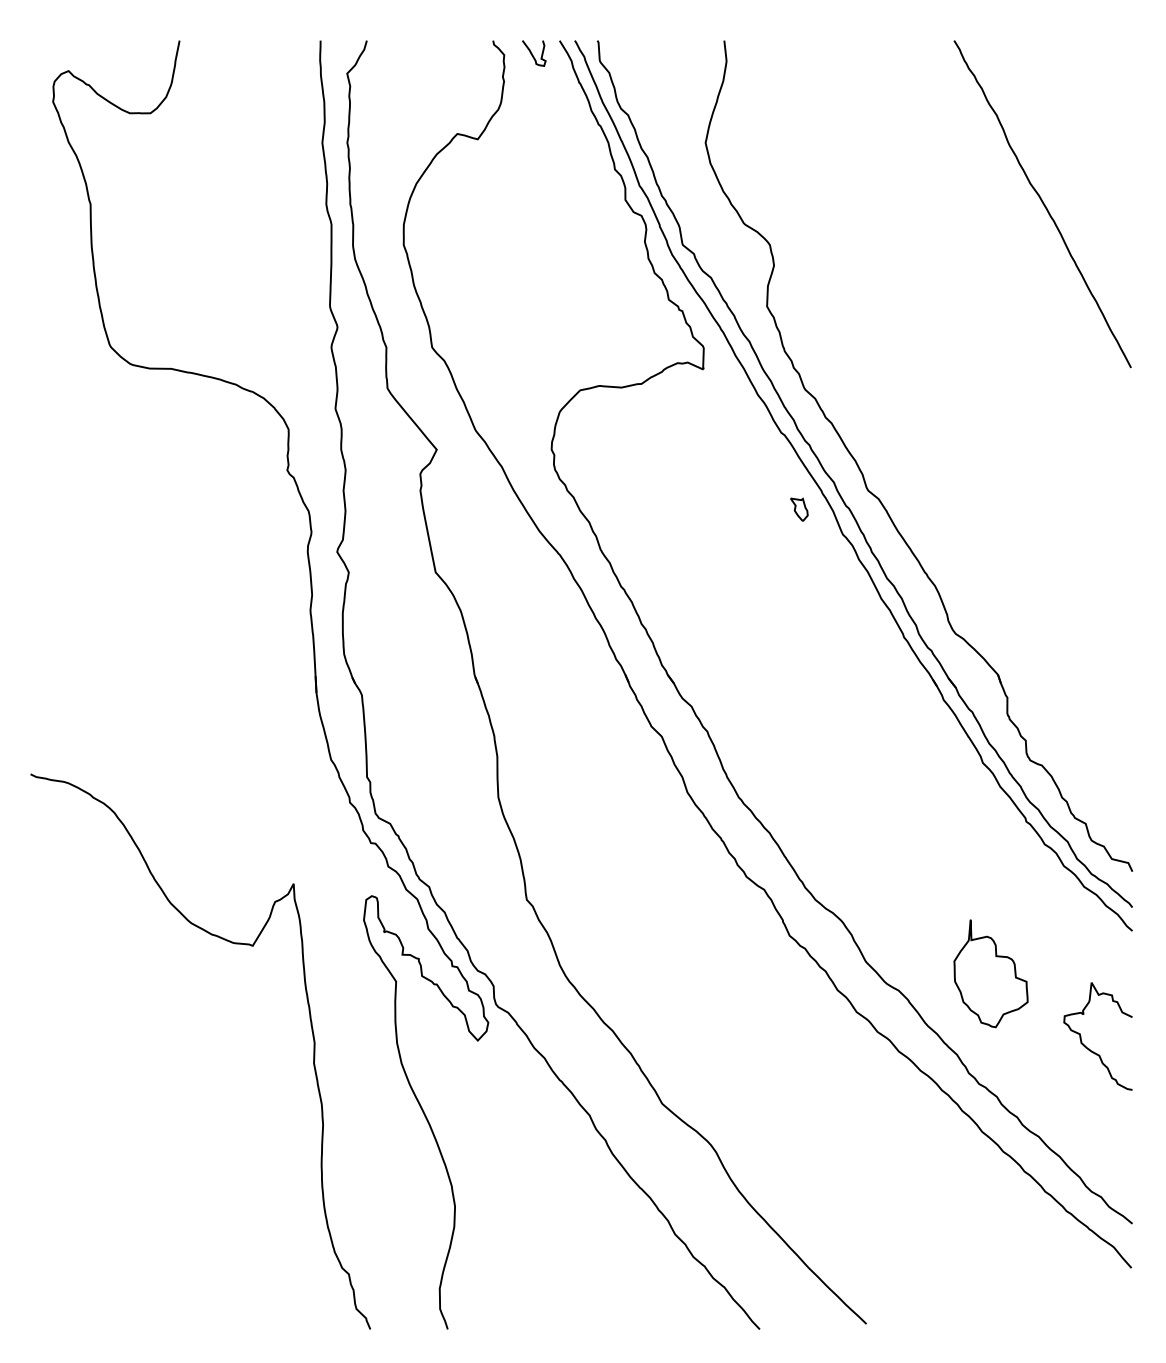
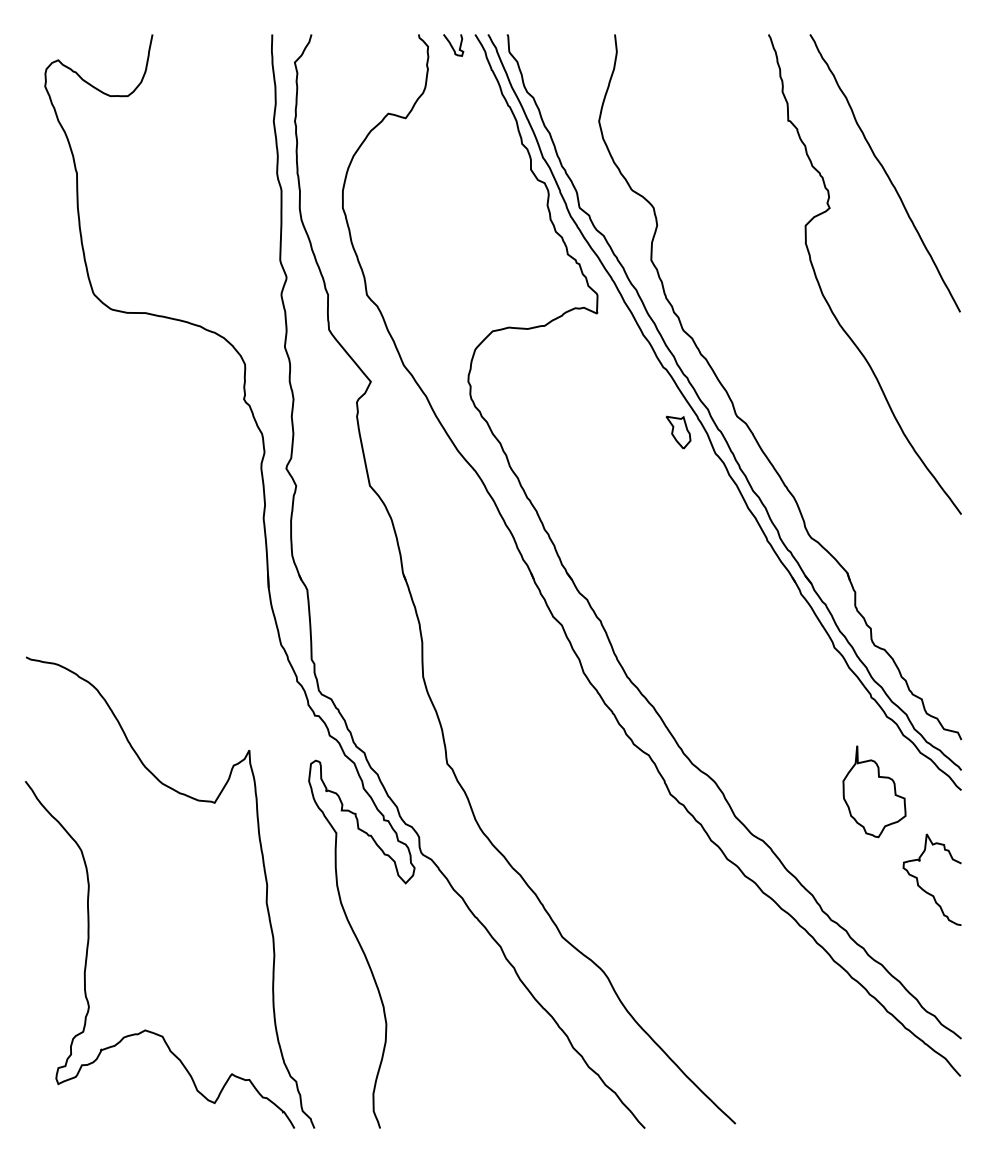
curve: (969, 344) -> (823, 292), added
part: (799, 509) -> (678, 432), size x1.67
part: (990, 973) -> (874, 791), moved
curve: (104, 1114) -> (88, 946), added

